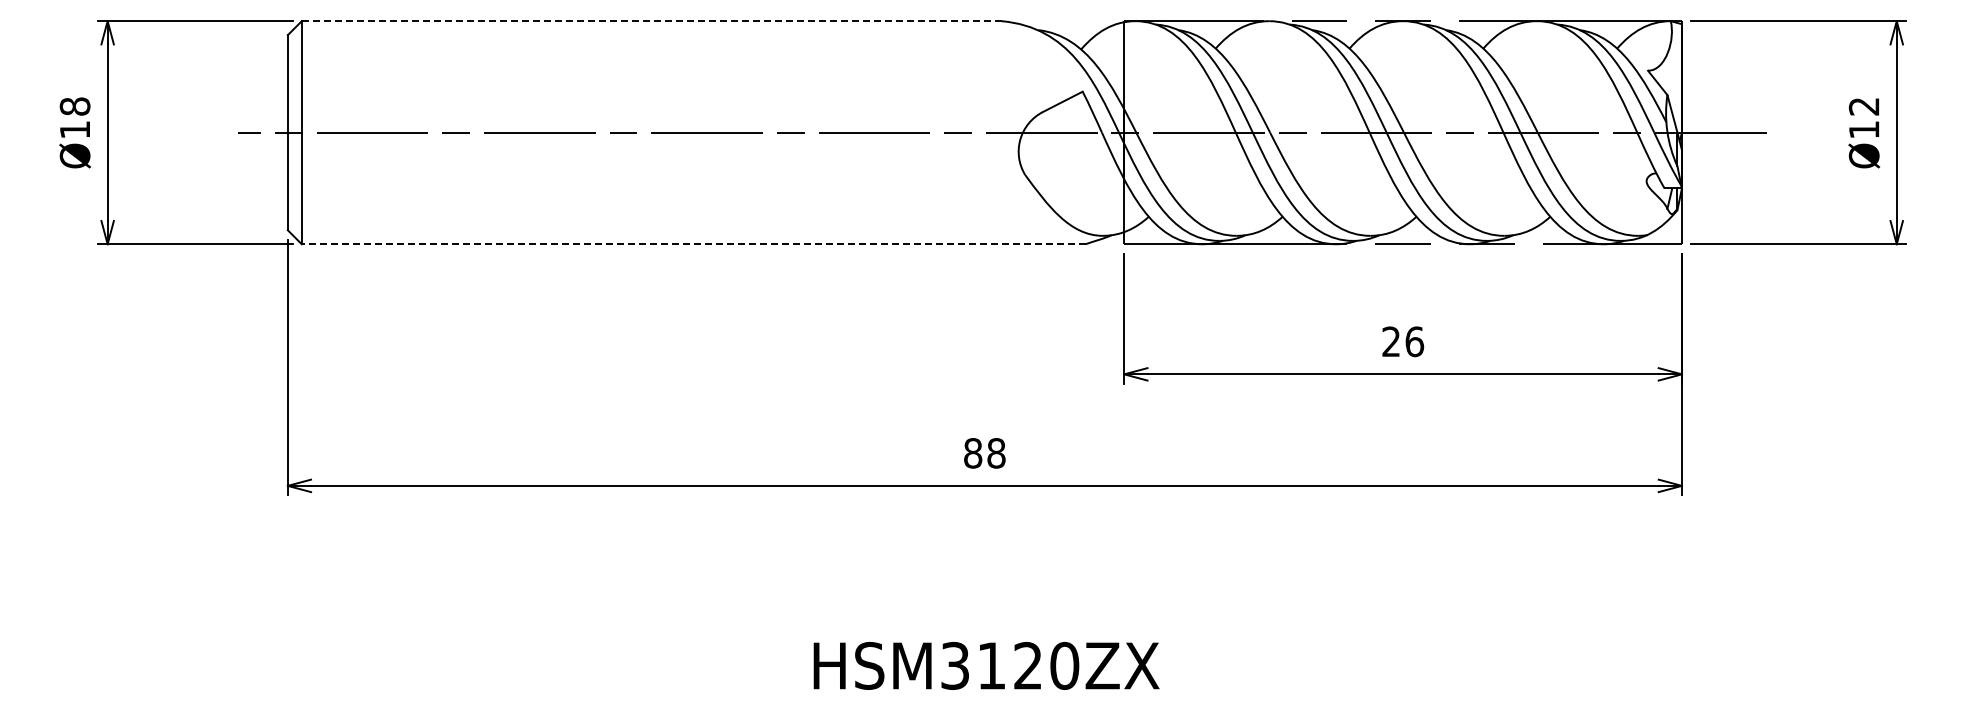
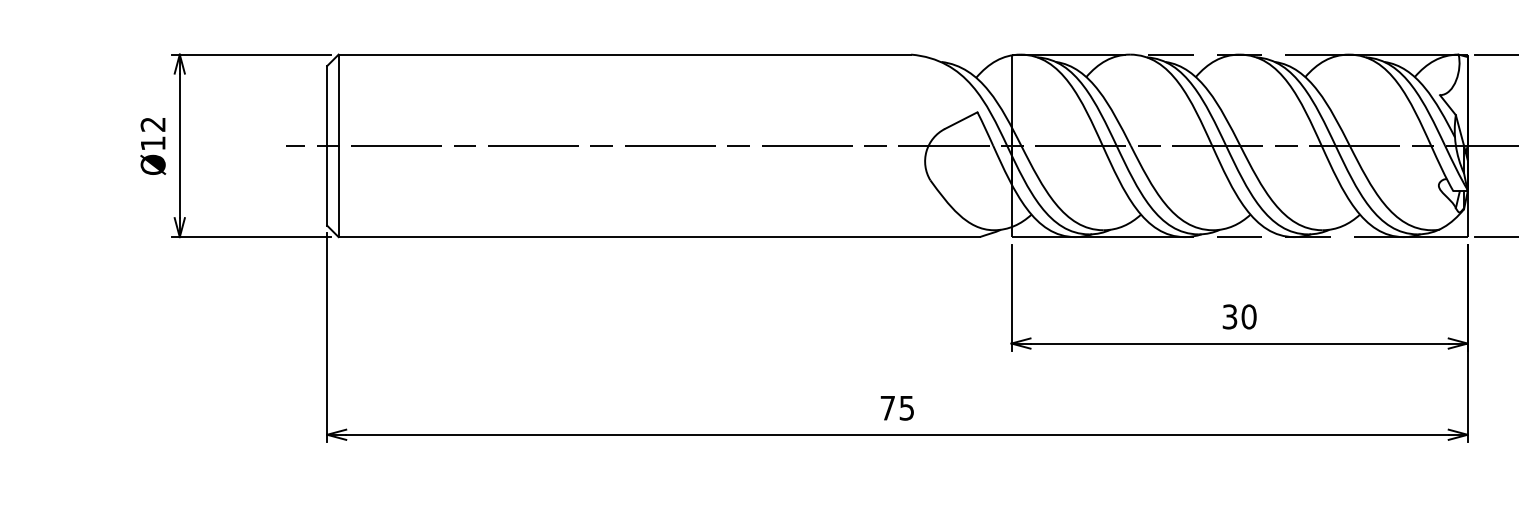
line: (651, 21) -> (624, 54), dashed -> solid
text: (74, 106) -> (152, 124), Ø18 -> Ø12
line: (693, 244) -> (659, 237), dashed -> solid
text: (1403, 341) -> (1239, 316), 26 -> 30
text: (984, 453) -> (897, 408), 88 -> 75

